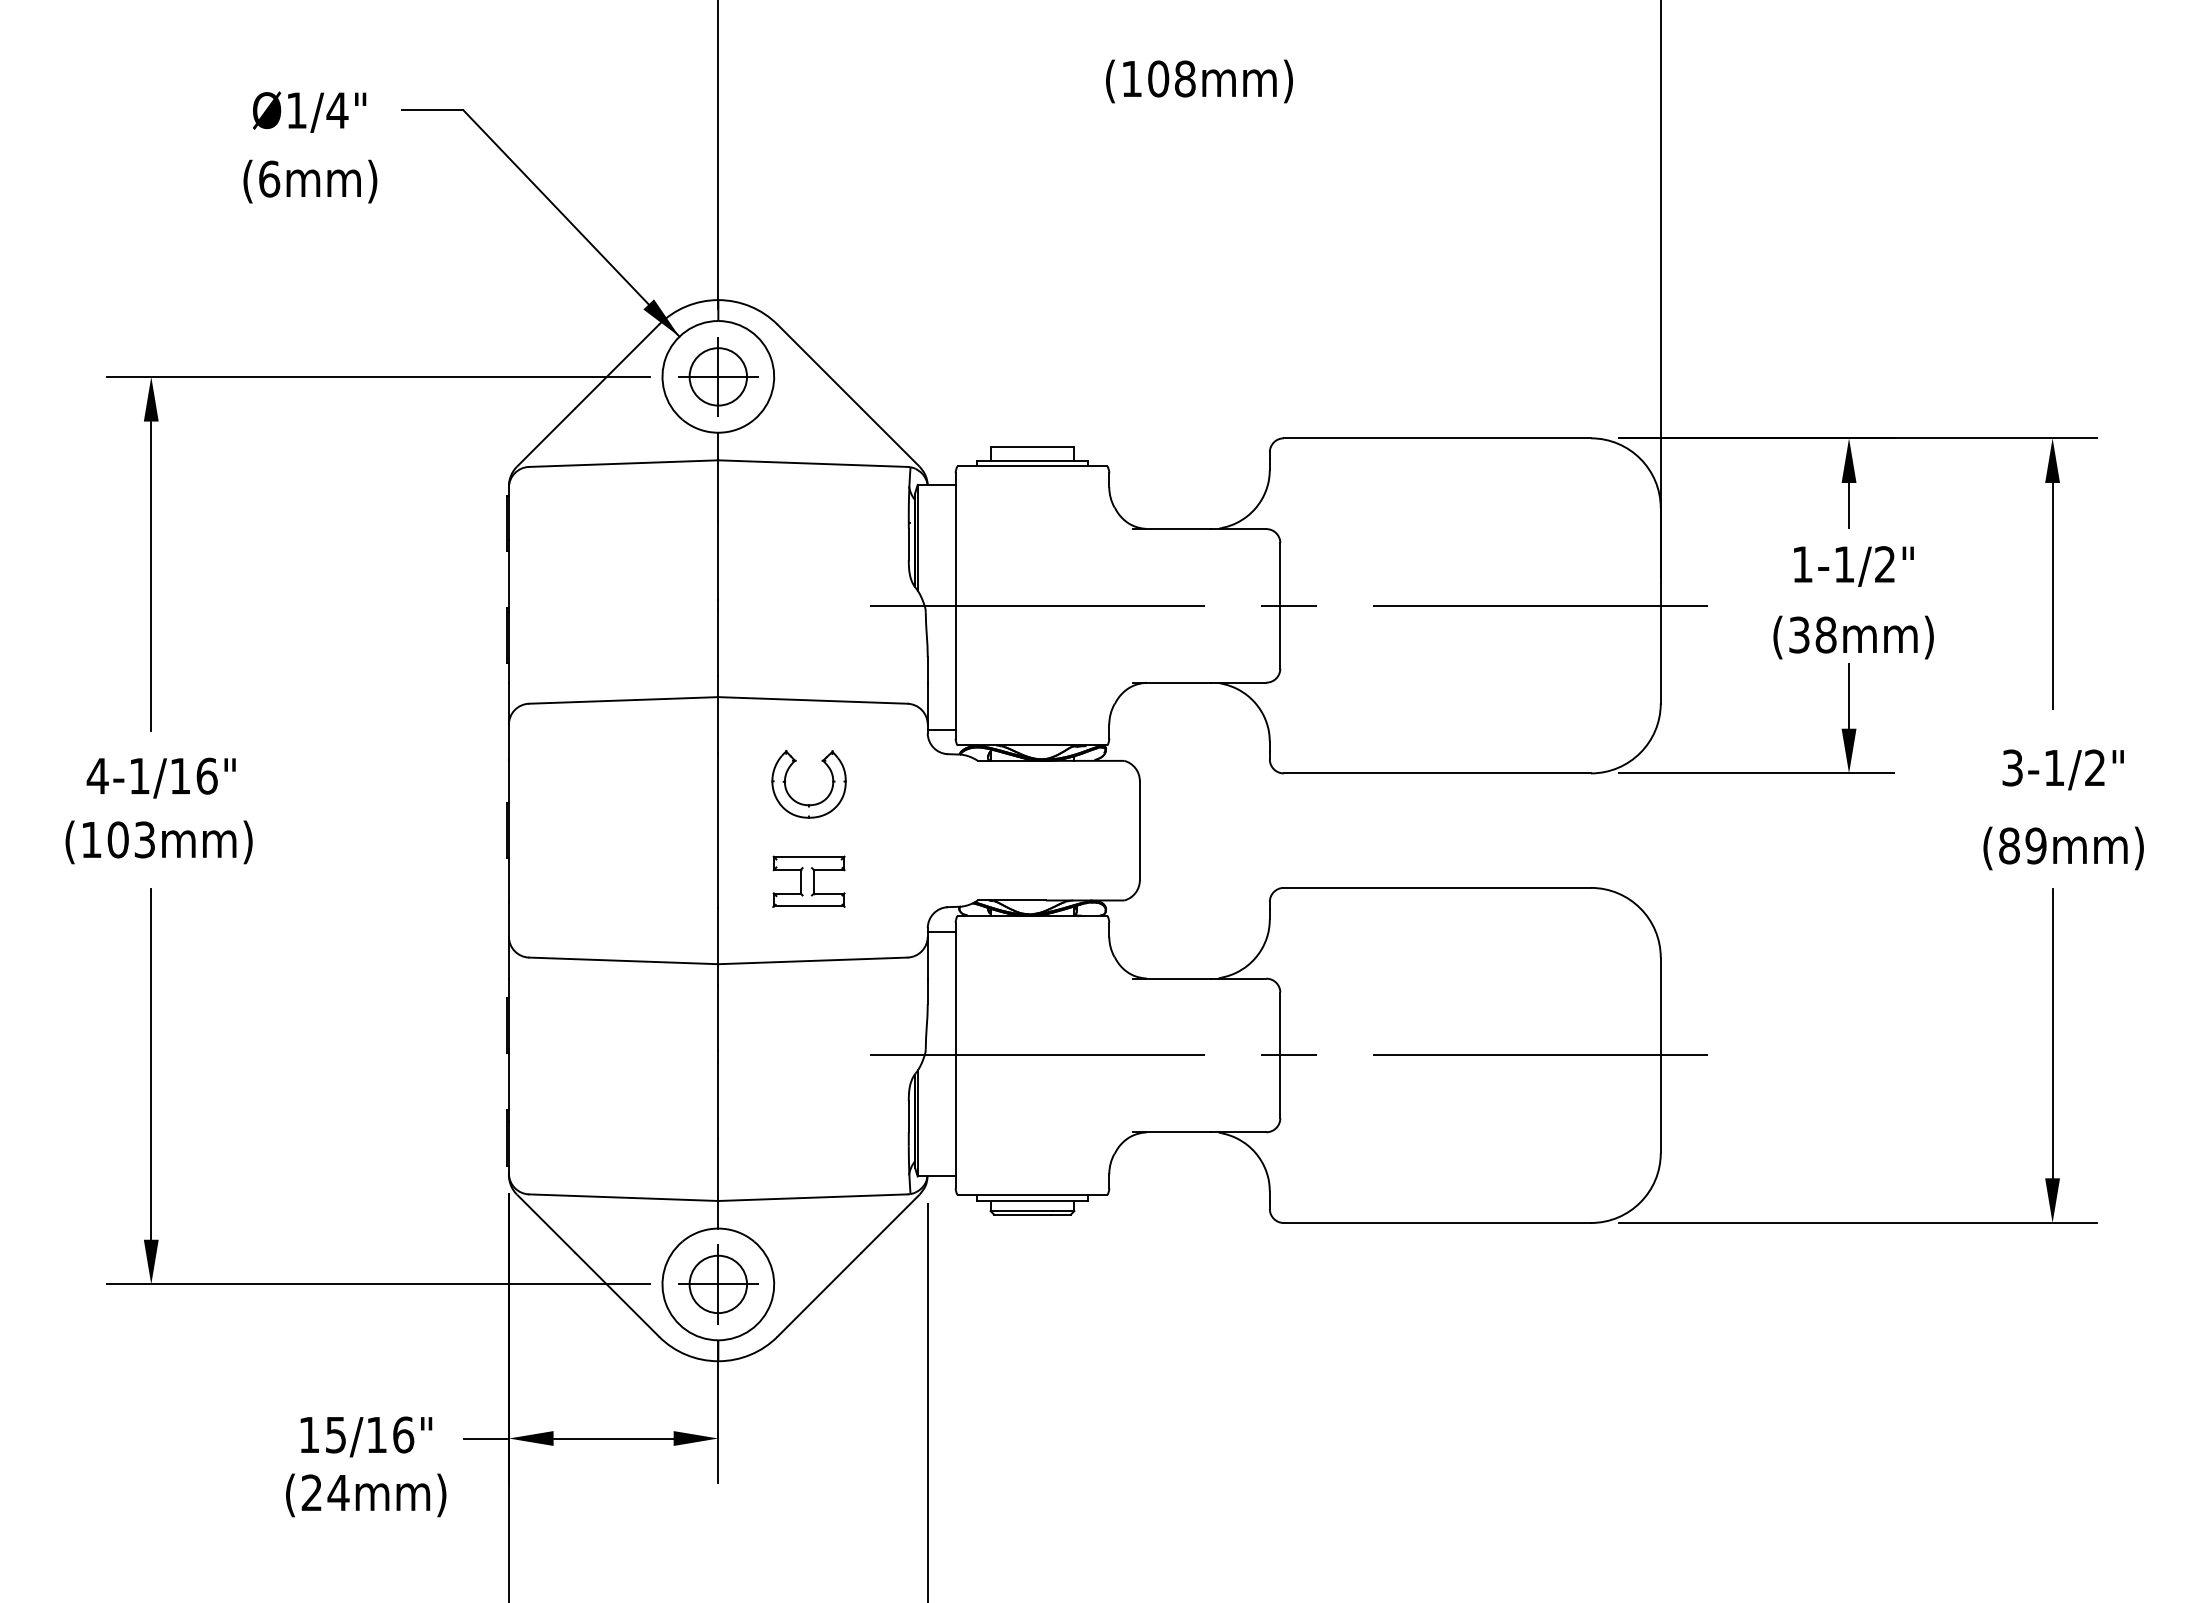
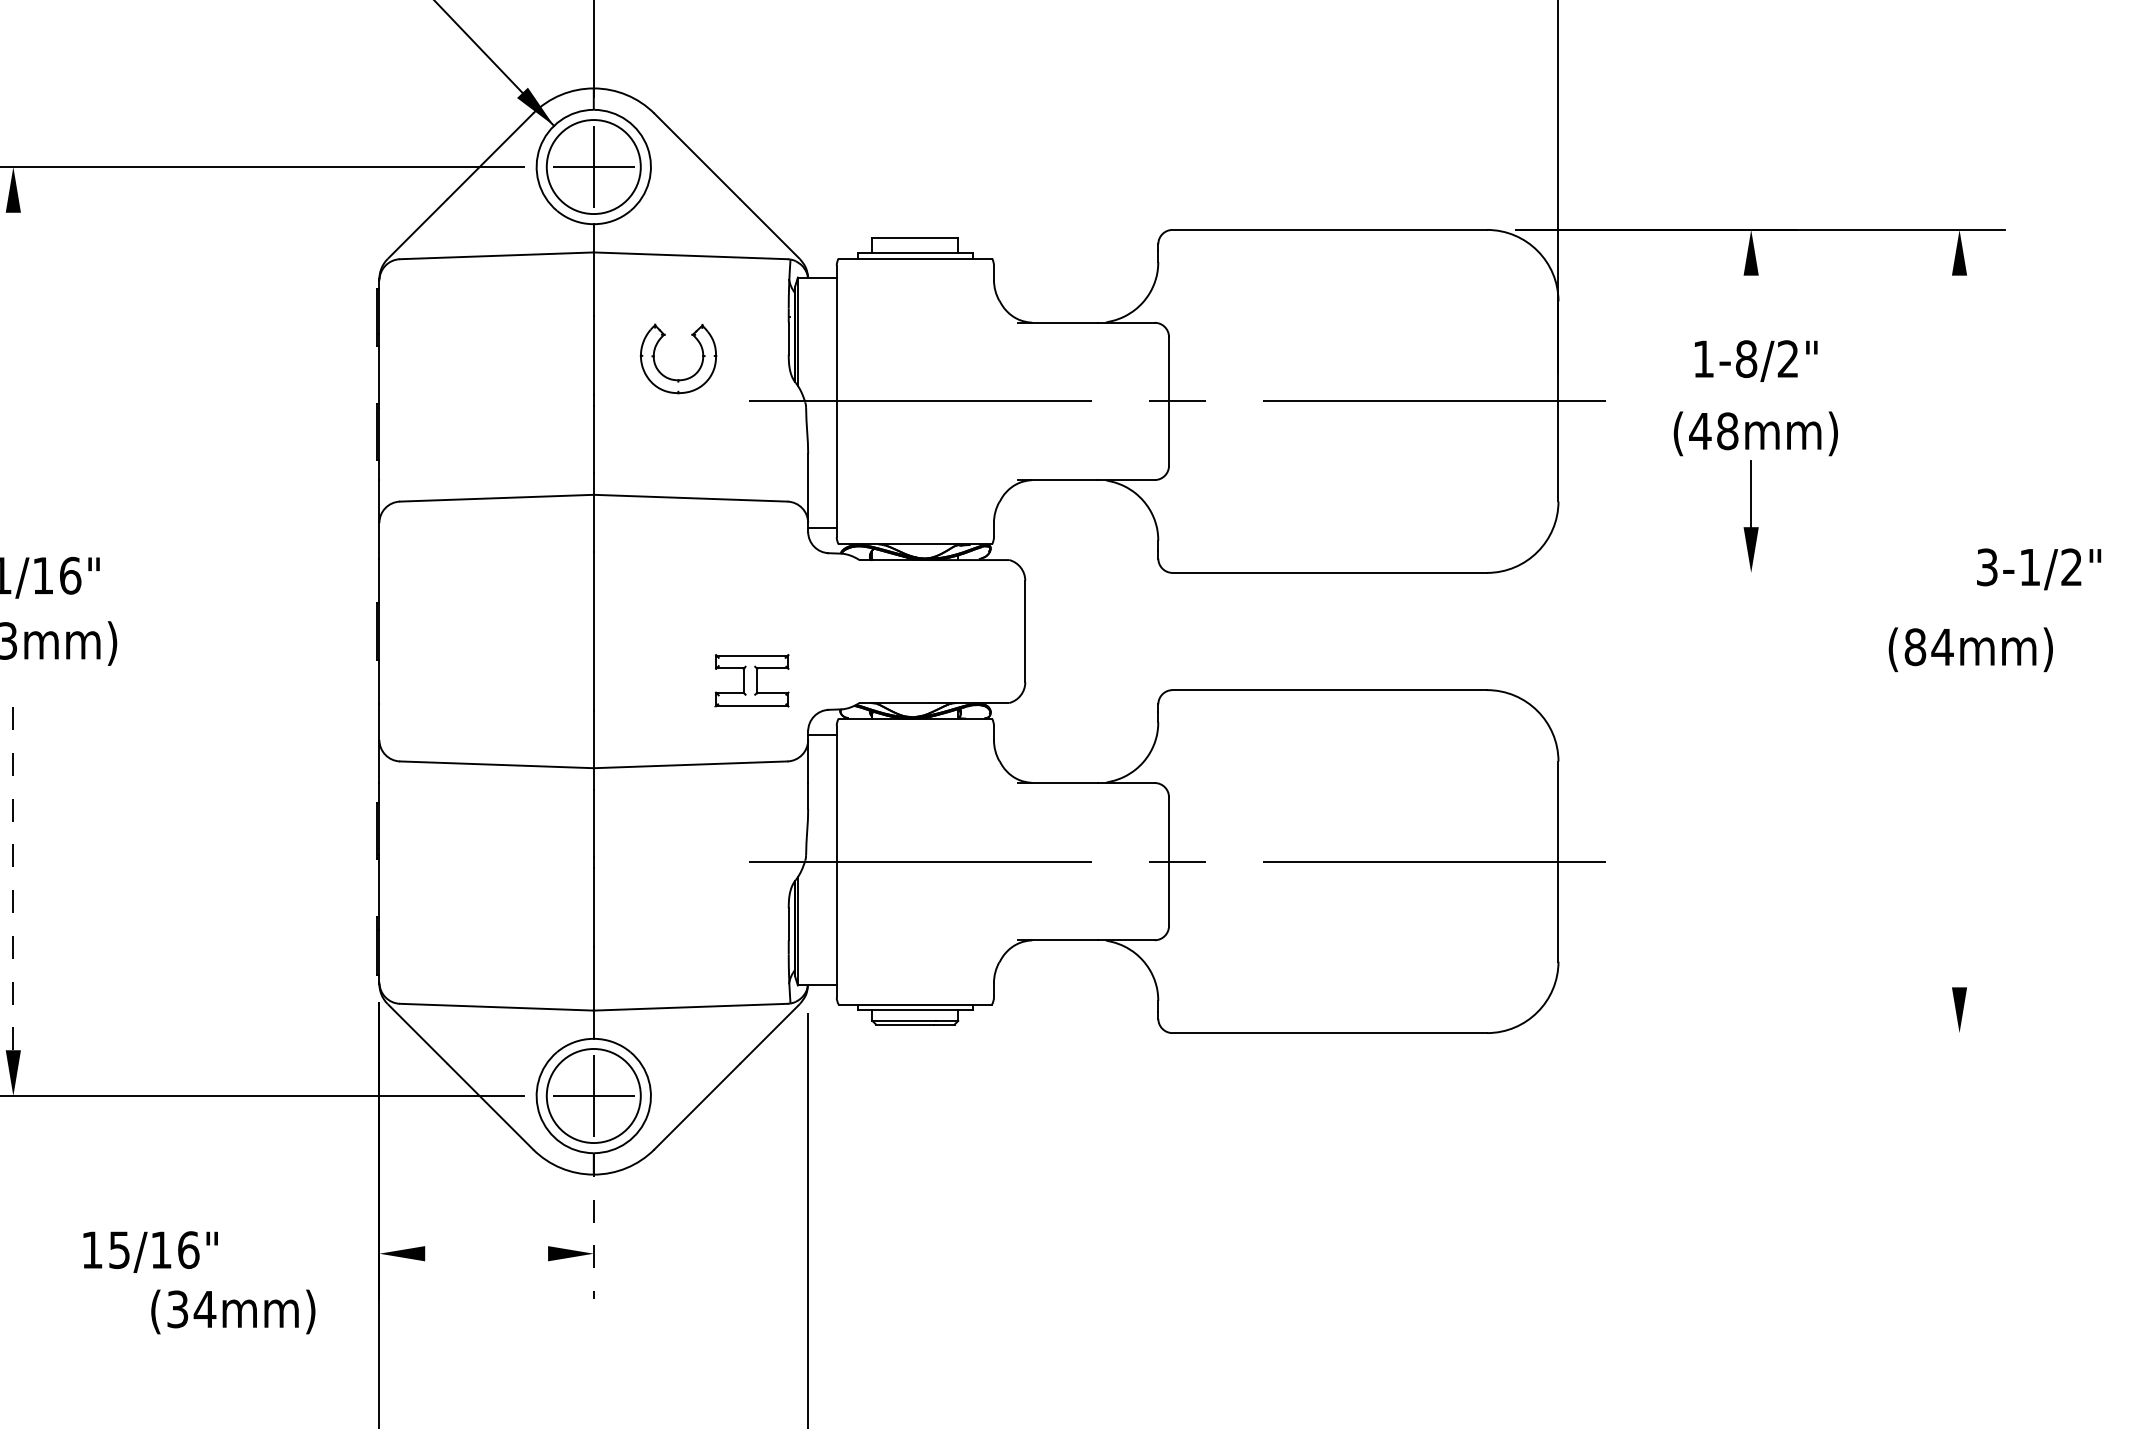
circle: (718, 376) -> (593, 166), size x1.6
line: (1849, 505) -> (1751, 298), removed
text: (1844, 564) -> (1746, 359), 1-1/2" -> 1-8/2"
line: (151, 576) -> (13, 371), removed
line: (2052, 595) -> (1959, 390), removed
text: (1799, 634) -> (1700, 430), (38mm) -> (48mm)
text: (2062, 769) -> (2038, 568), moved
line: (1755, 773) -> (1655, 573), removed
part: (803, 803) -> (672, 378), moved
text: (2036, 845) -> (1943, 646), (89mm) -> (84mm)
part: (808, 881) -> (751, 680), moved
line: (2052, 1033) -> (1959, 839), removed
line: (151, 1063) -> (13, 869), solid -> dashed
line: (1857, 1223) -> (1759, 1033), removed
circle: (718, 1284) -> (593, 1096), size x1.6
line: (718, 1412) -> (593, 1227), solid -> dashed
text: (366, 1436) -> (150, 1251), moved
line: (486, 1438) -> (356, 1253), removed
line: (613, 1438) -> (486, 1253), removed
text: (311, 1492) -> (177, 1308), (24mm) -> (34mm)

